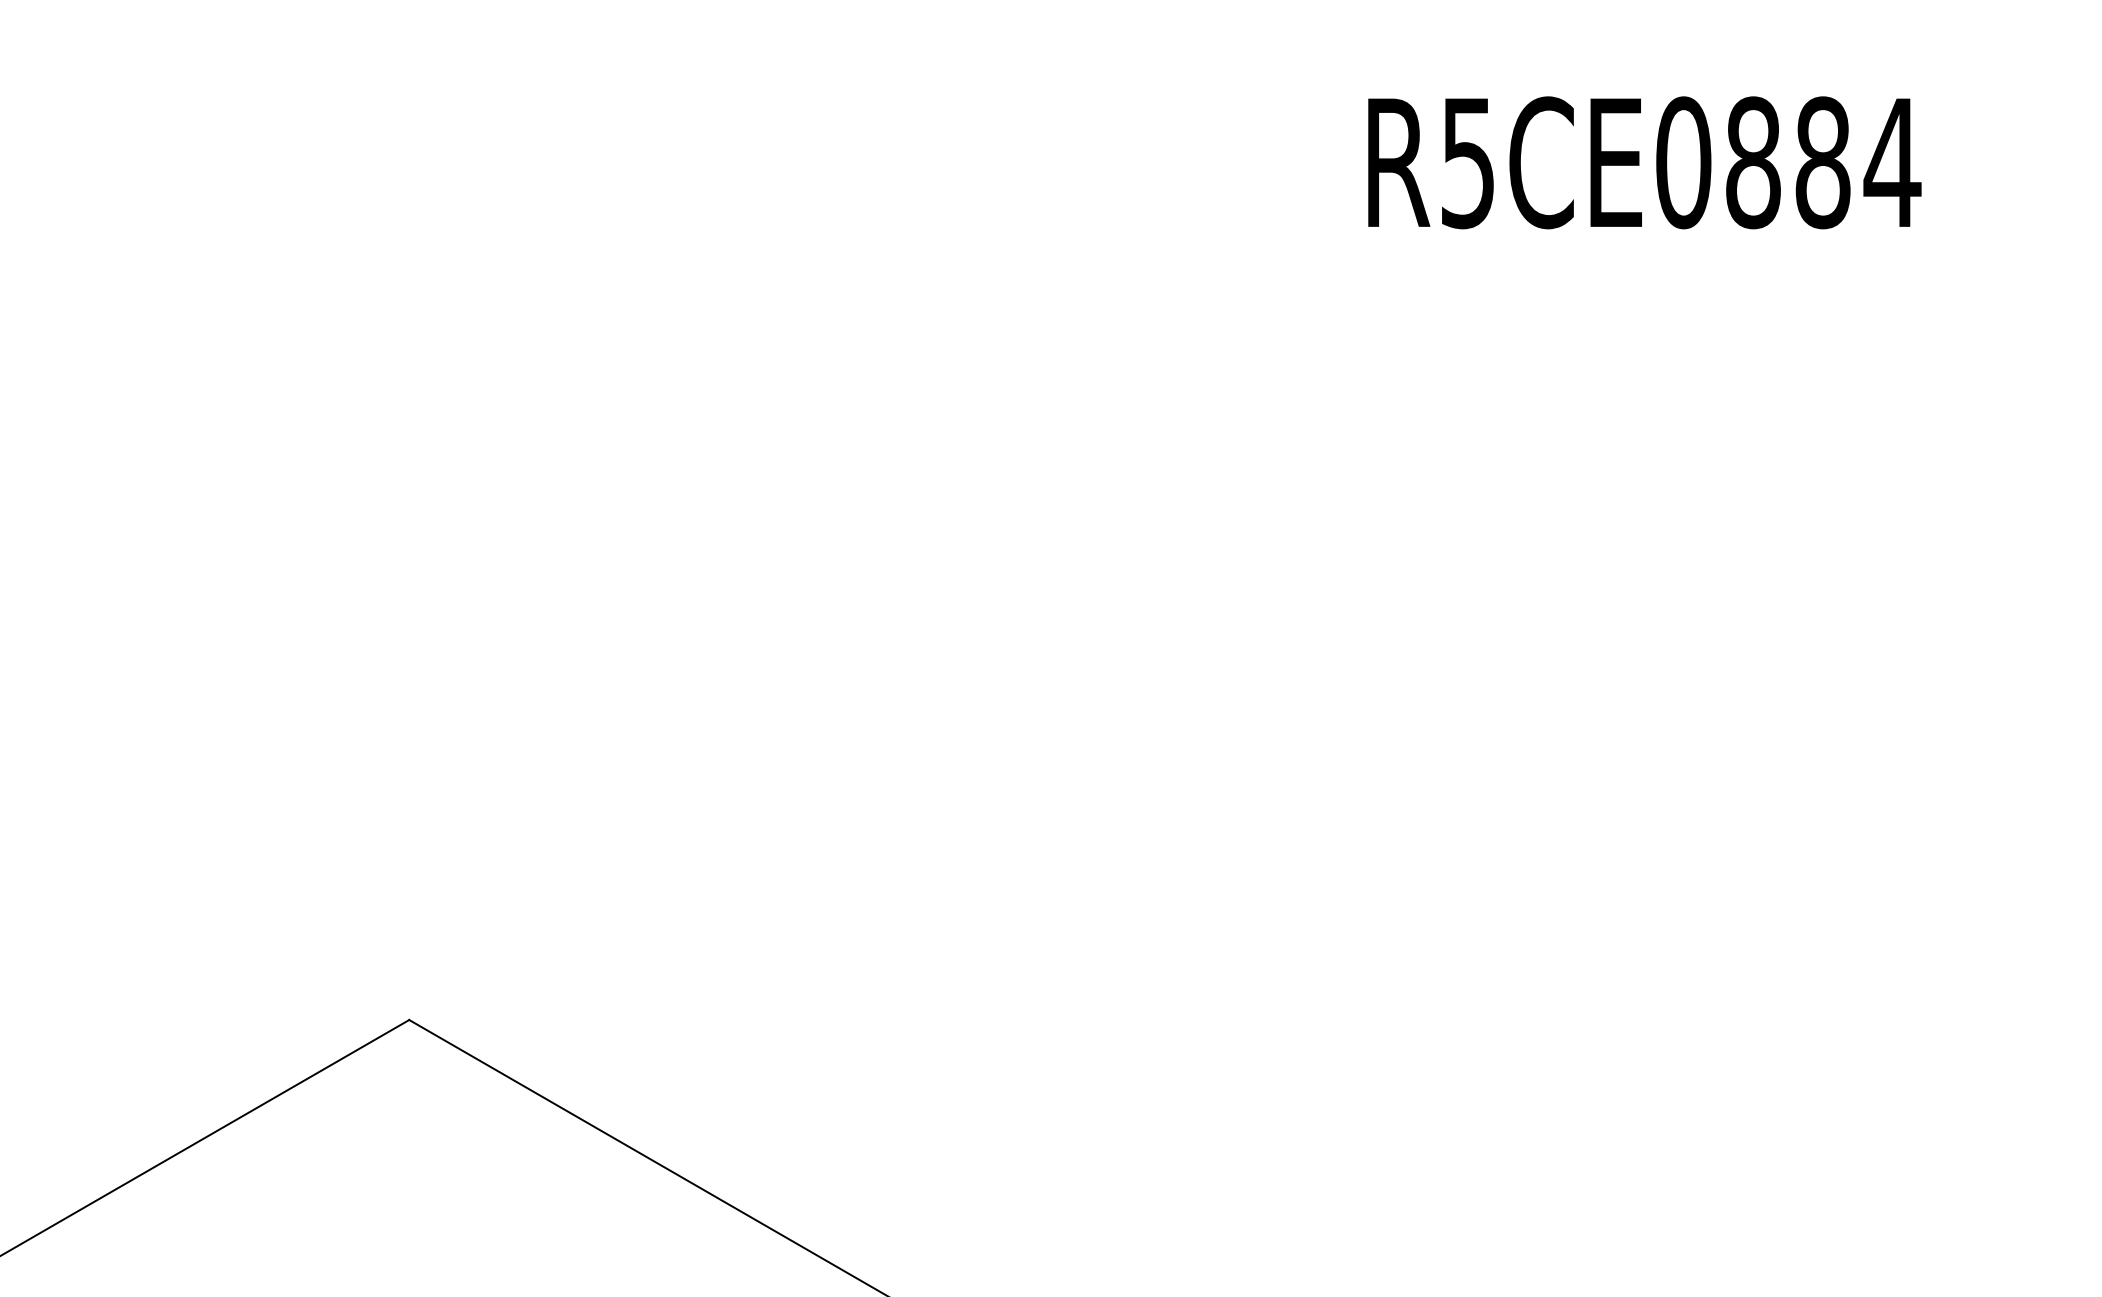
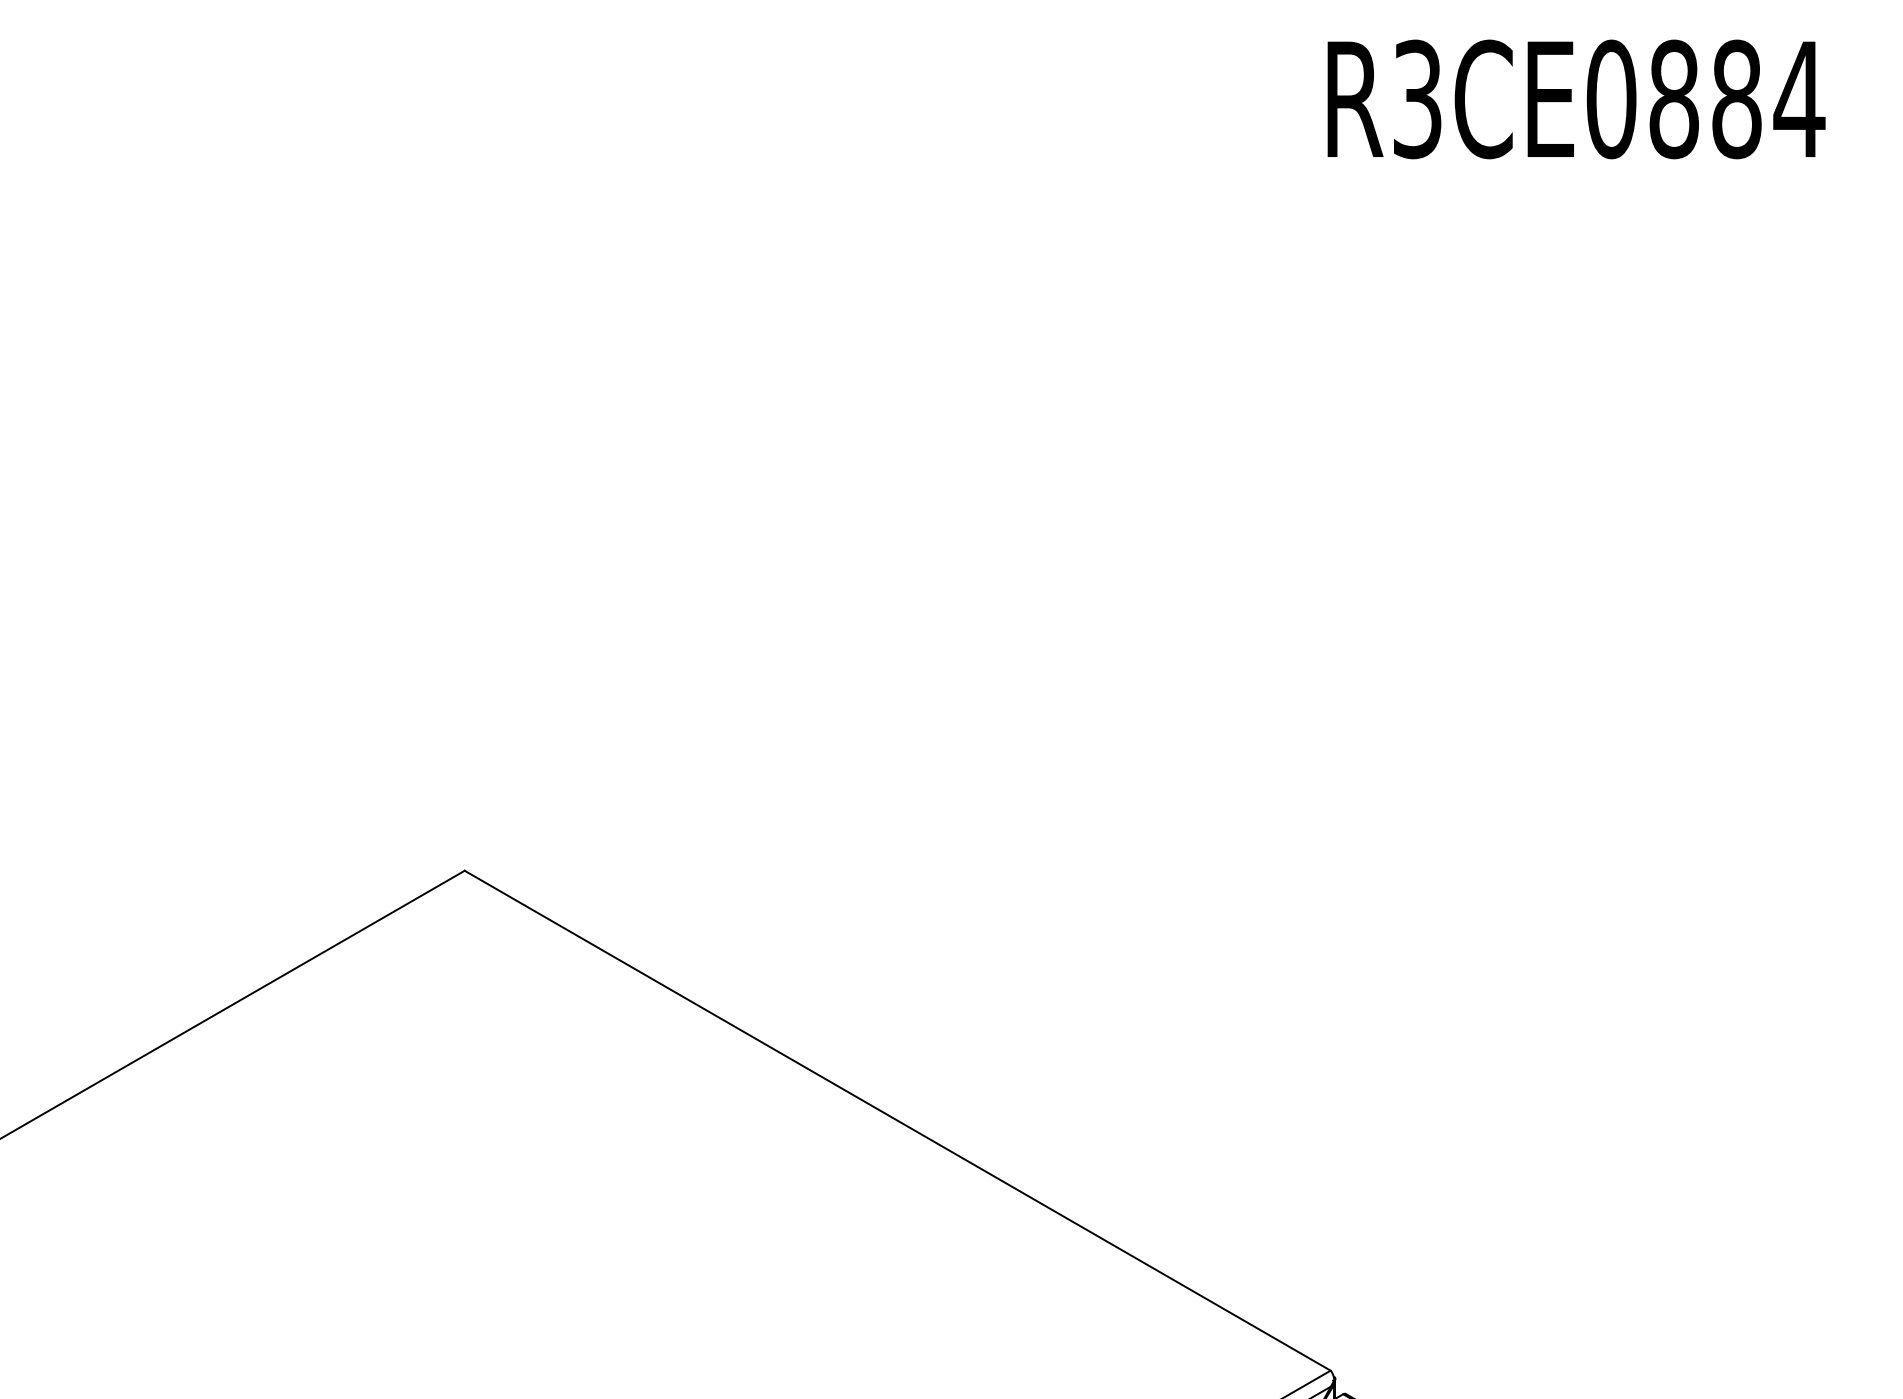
text: (1468, 161) -> (1417, 98), R5CE0884 -> R3CE0884

